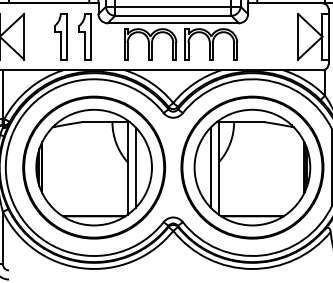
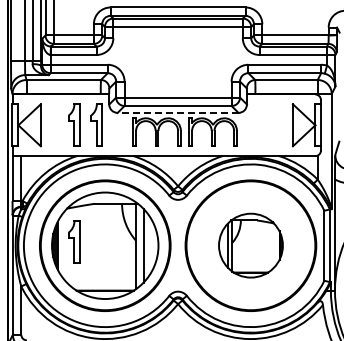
line: (172, 22) -> (177, 112), solid -> dashed
part: (60, 162) -> (74, 241), added
part: (251, 167) -> (250, 245), size x0.6

